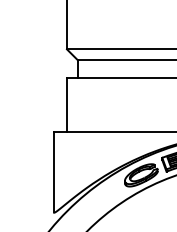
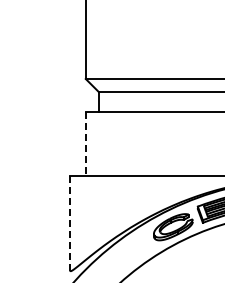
line: (66, 105) -> (85, 144), solid -> dashed
line: (54, 173) -> (70, 224), solid -> dashed

